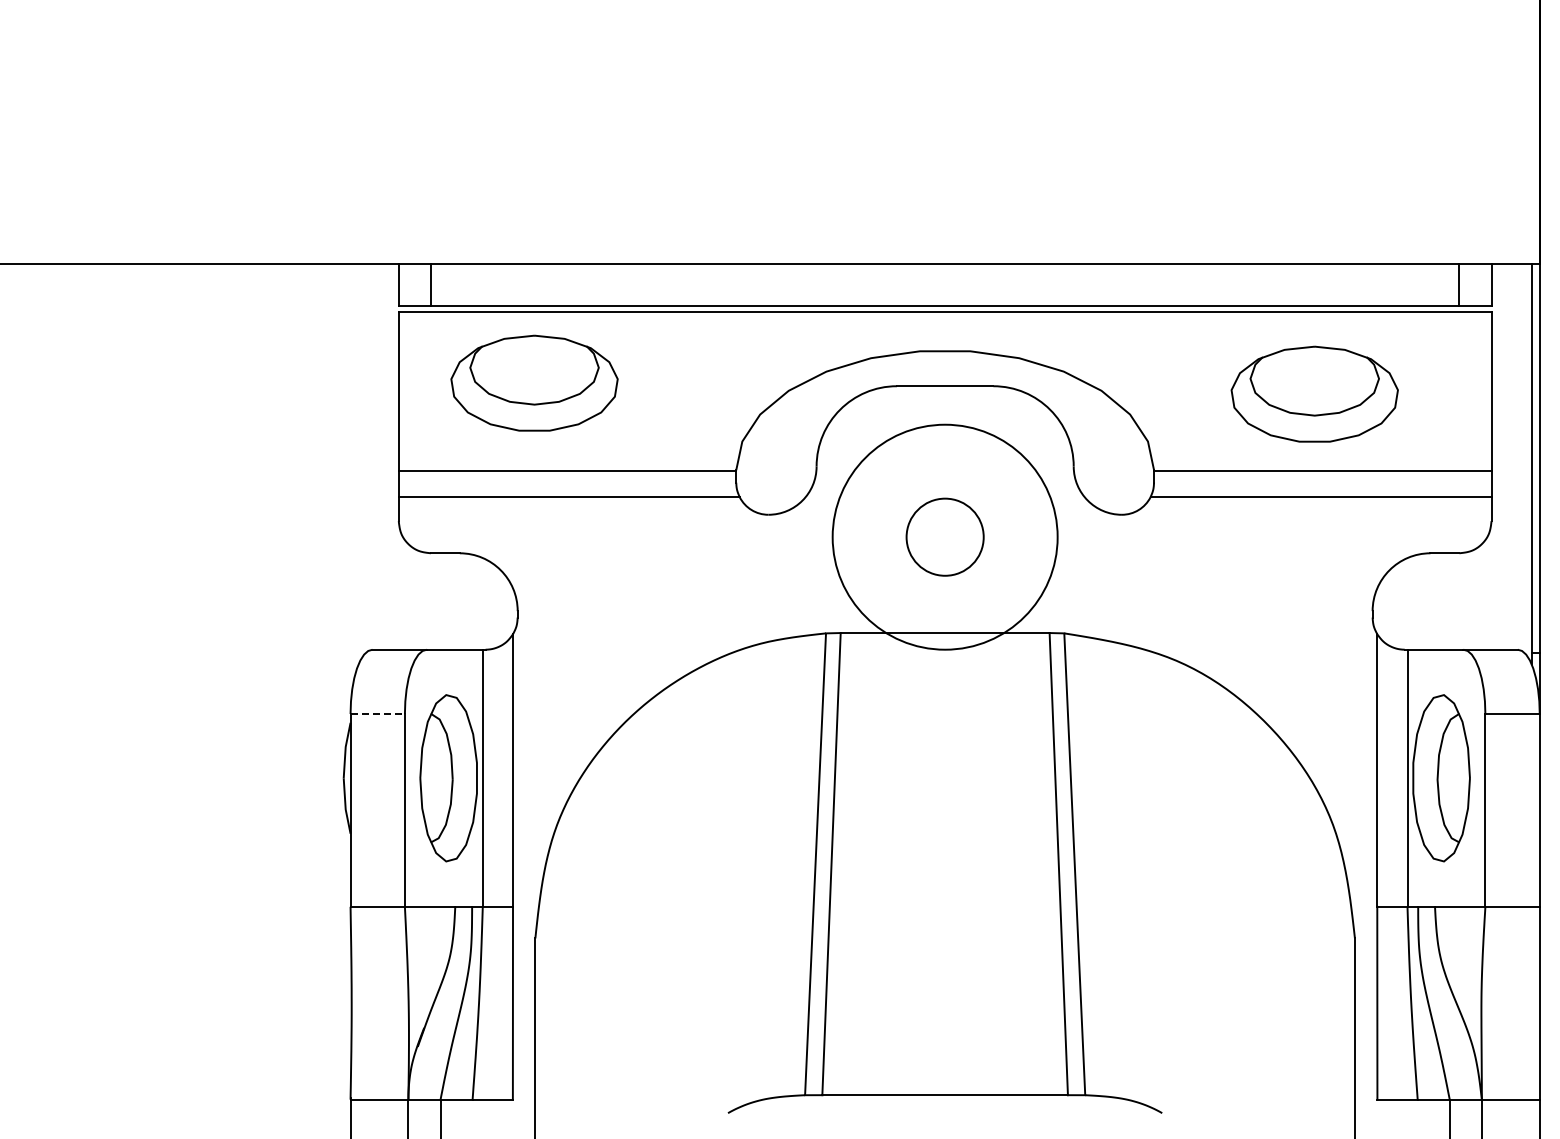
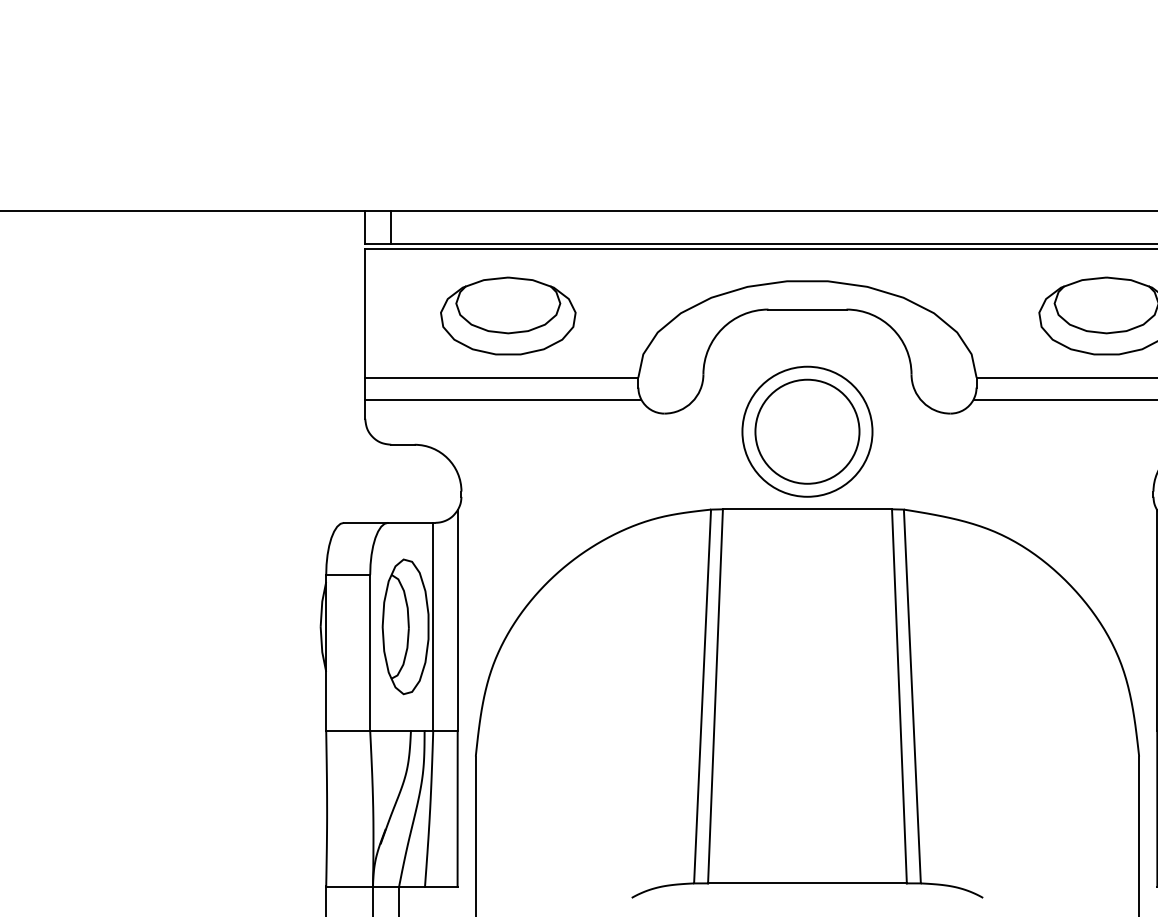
part: (534, 382) -> (508, 315), moved
circle: (944, 536) -> (806, 431), size x0.71
circle: (944, 536) -> (806, 431), size x1.67
line: (378, 713) -> (348, 574), dashed -> solid

